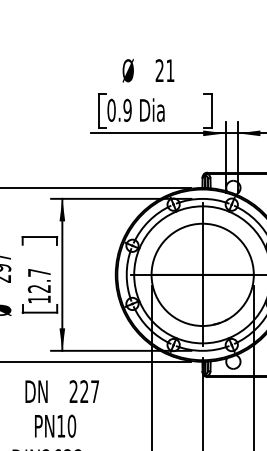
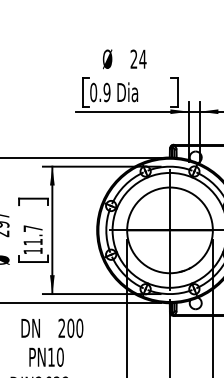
text: (170, 70) -> (143, 59), 21 -> 24
text: (38, 288) -> (32, 241), 12.7 -> 11.7
text: (89, 391) -> (75, 328), 227 -> 200

